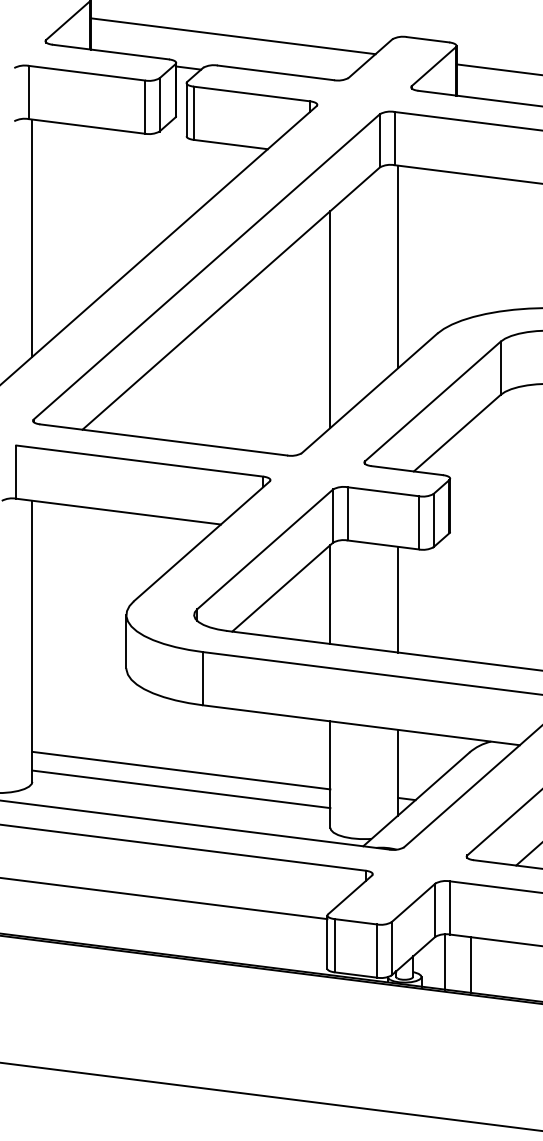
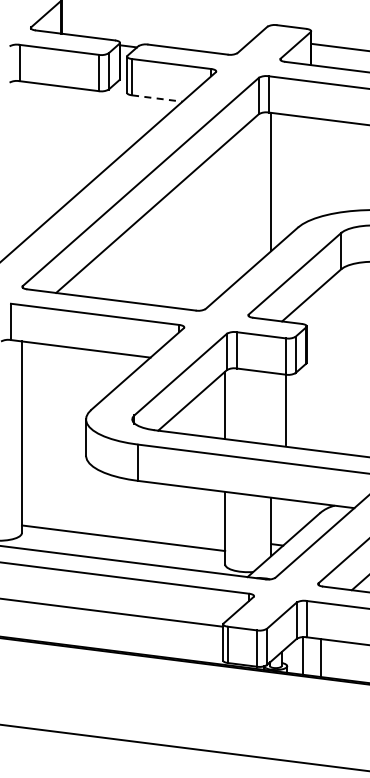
line: (232, 36) -> (158, 24), removed
line: (231, 144) -> (157, 98), solid -> dashed
line: (31, 238) -> (21, 162), removed
line: (330, 319) -> (225, 217), removed
line: (398, 599) -> (286, 408), moved
line: (181, 770) -> (123, 525), removed

